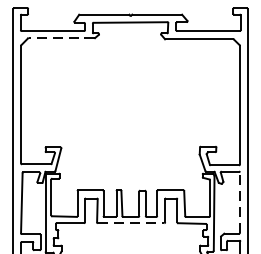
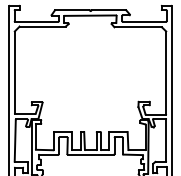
line: (61, 38) -> (42, 26), dashed -> solid
line: (240, 202) -> (166, 140), dashed -> solid
line: (130, 223) -> (90, 154), dashed -> solid

